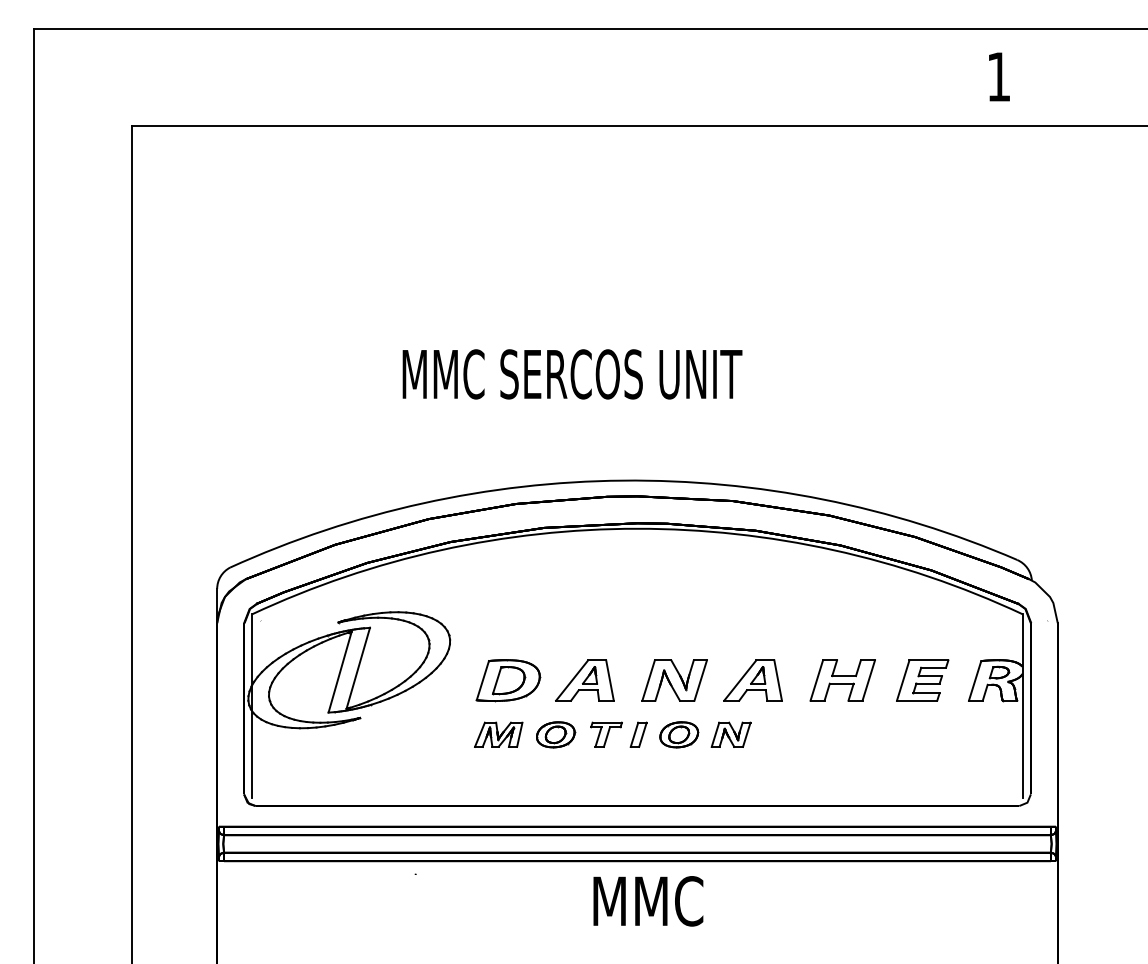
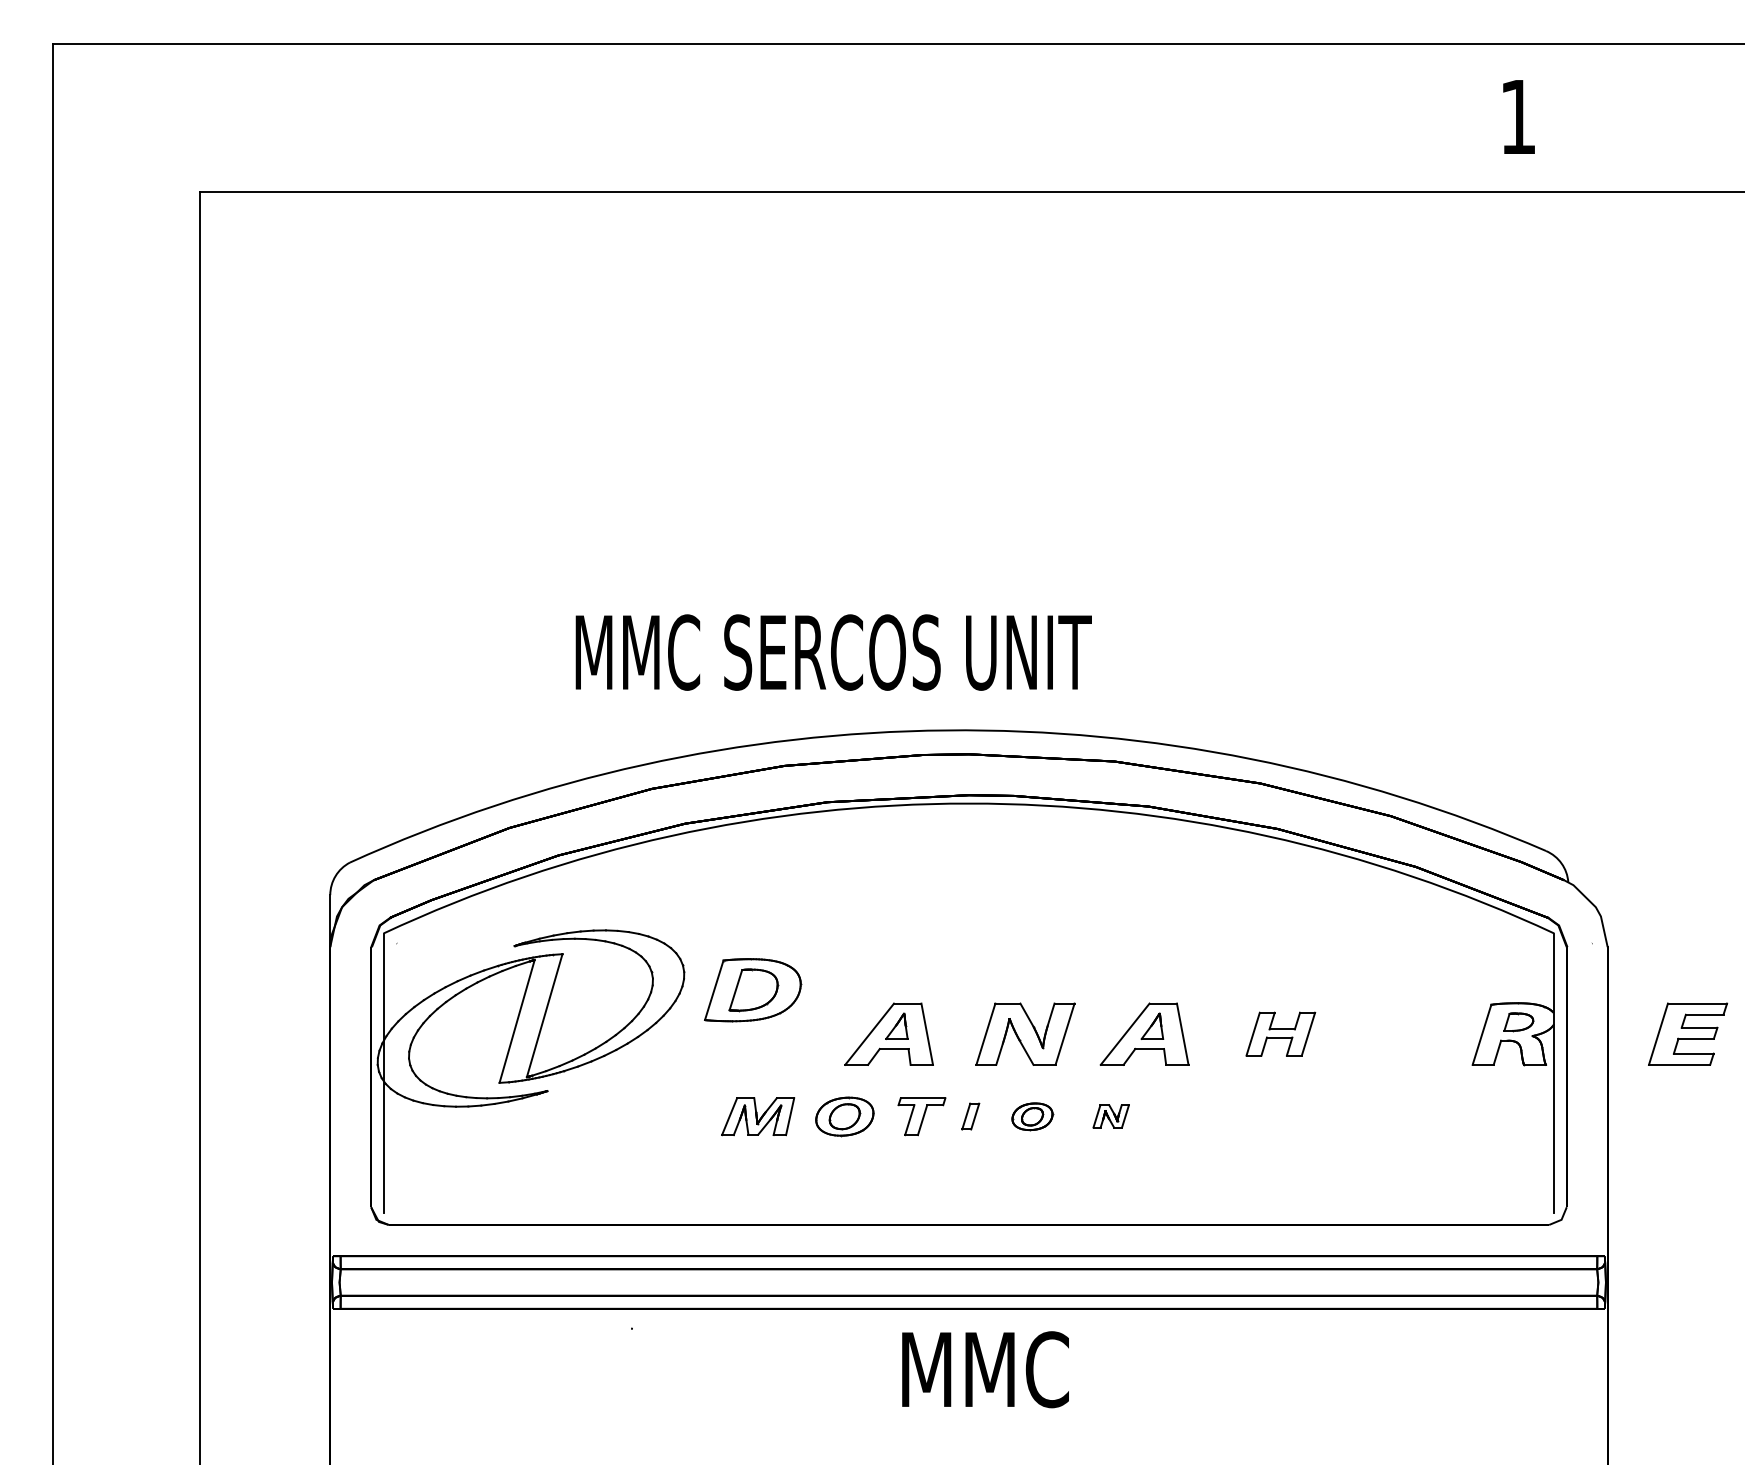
text: (572, 374) -> (833, 652), moved
part: (508, 680) -> (753, 990), moved
part: (842, 680) -> (1280, 1034), size x0.7
part: (922, 680) -> (1687, 1034), moved
part: (638, 734) -> (970, 1116), size x0.7
part: (679, 734) -> (1032, 1116), size x0.7
part: (730, 734) -> (1110, 1116), size x0.6

